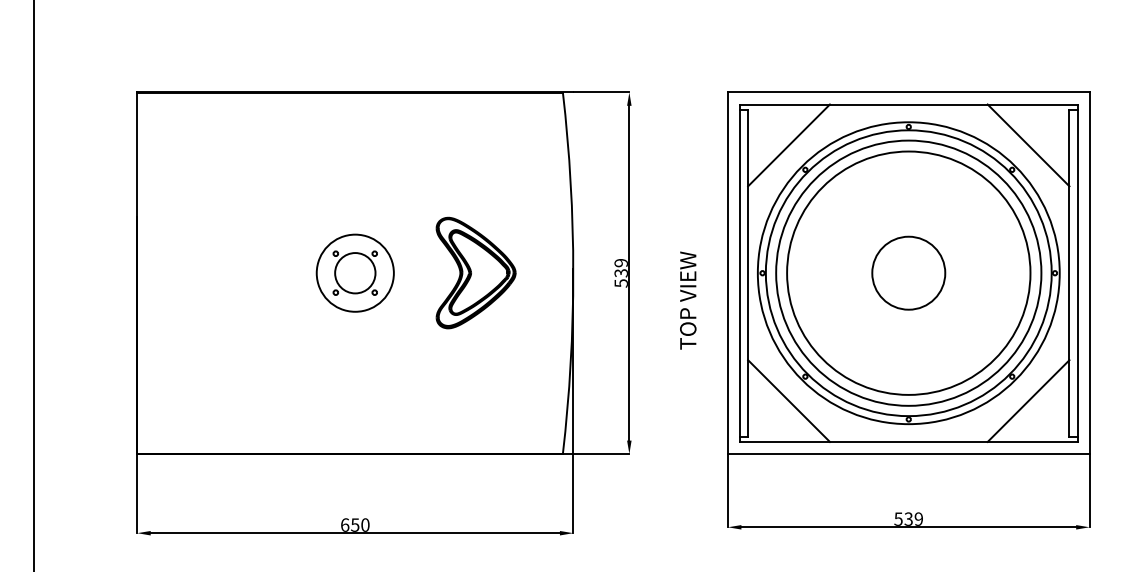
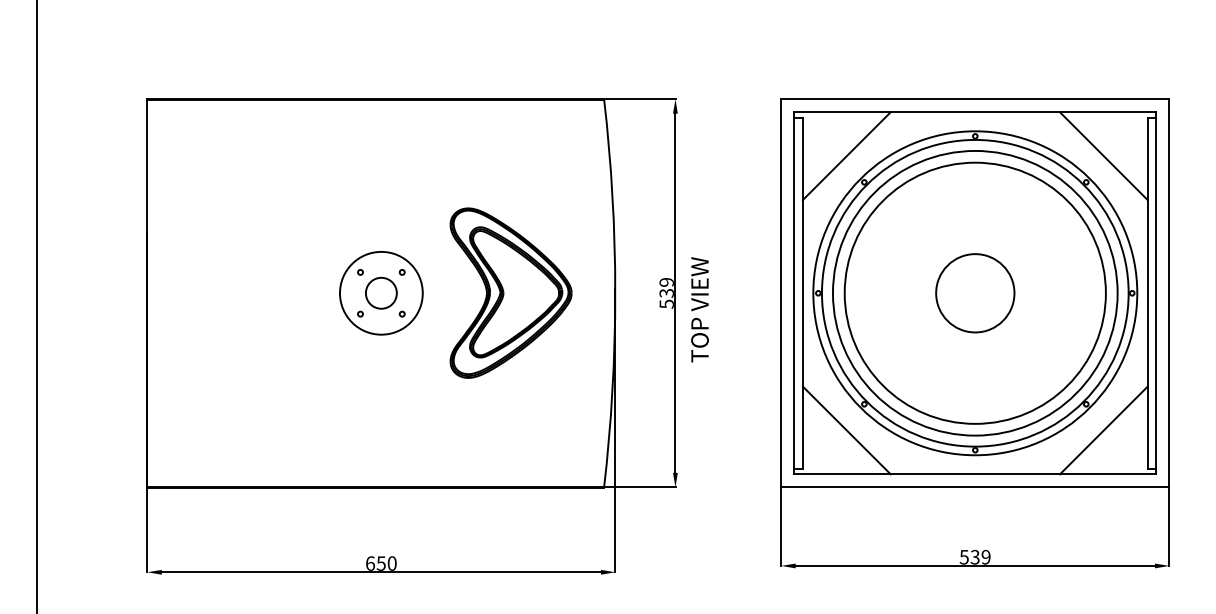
circle: (354, 272) -> (380, 292), size x0.71
part: (475, 272) -> (510, 292), size x1.43
text: (688, 300) -> (700, 309), moved

